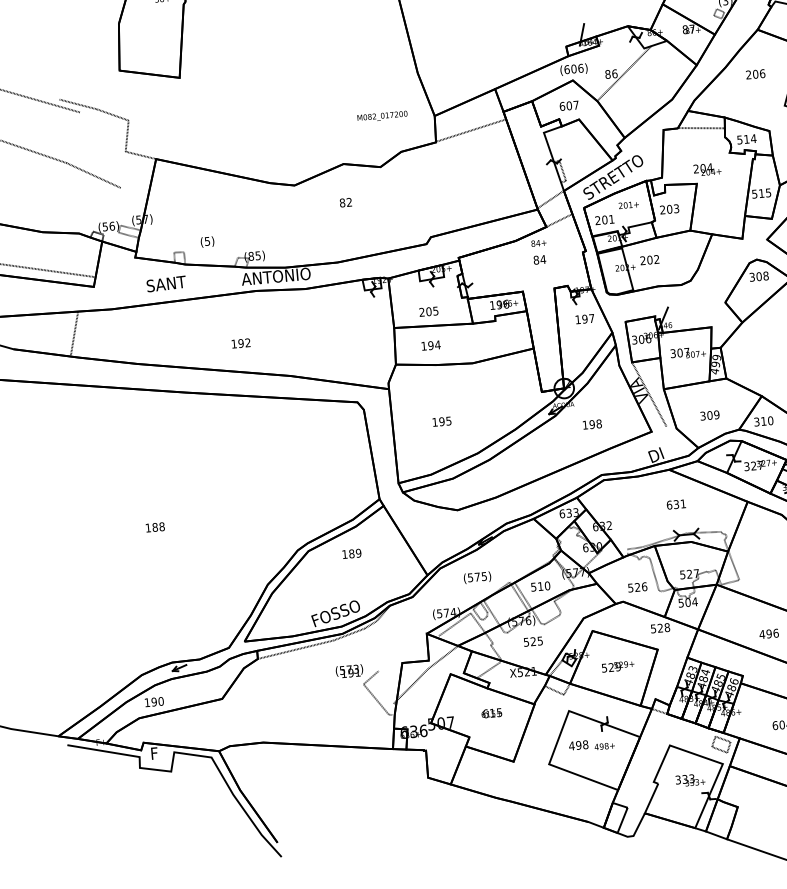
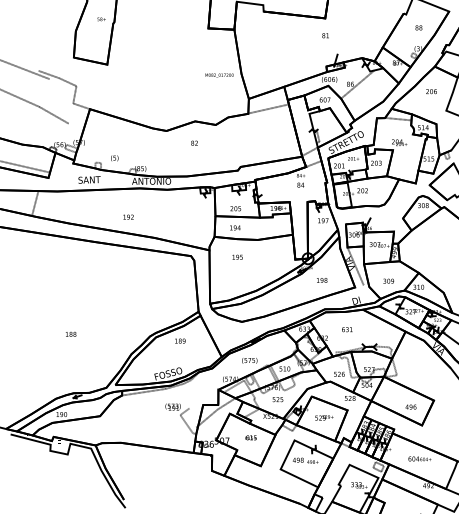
text: (382, 116) -> (219, 75), moved
text: (441, 420) -> (237, 256), moved
text: (676, 504) -> (347, 329), moved
text: (155, 525) -> (71, 333), moved

